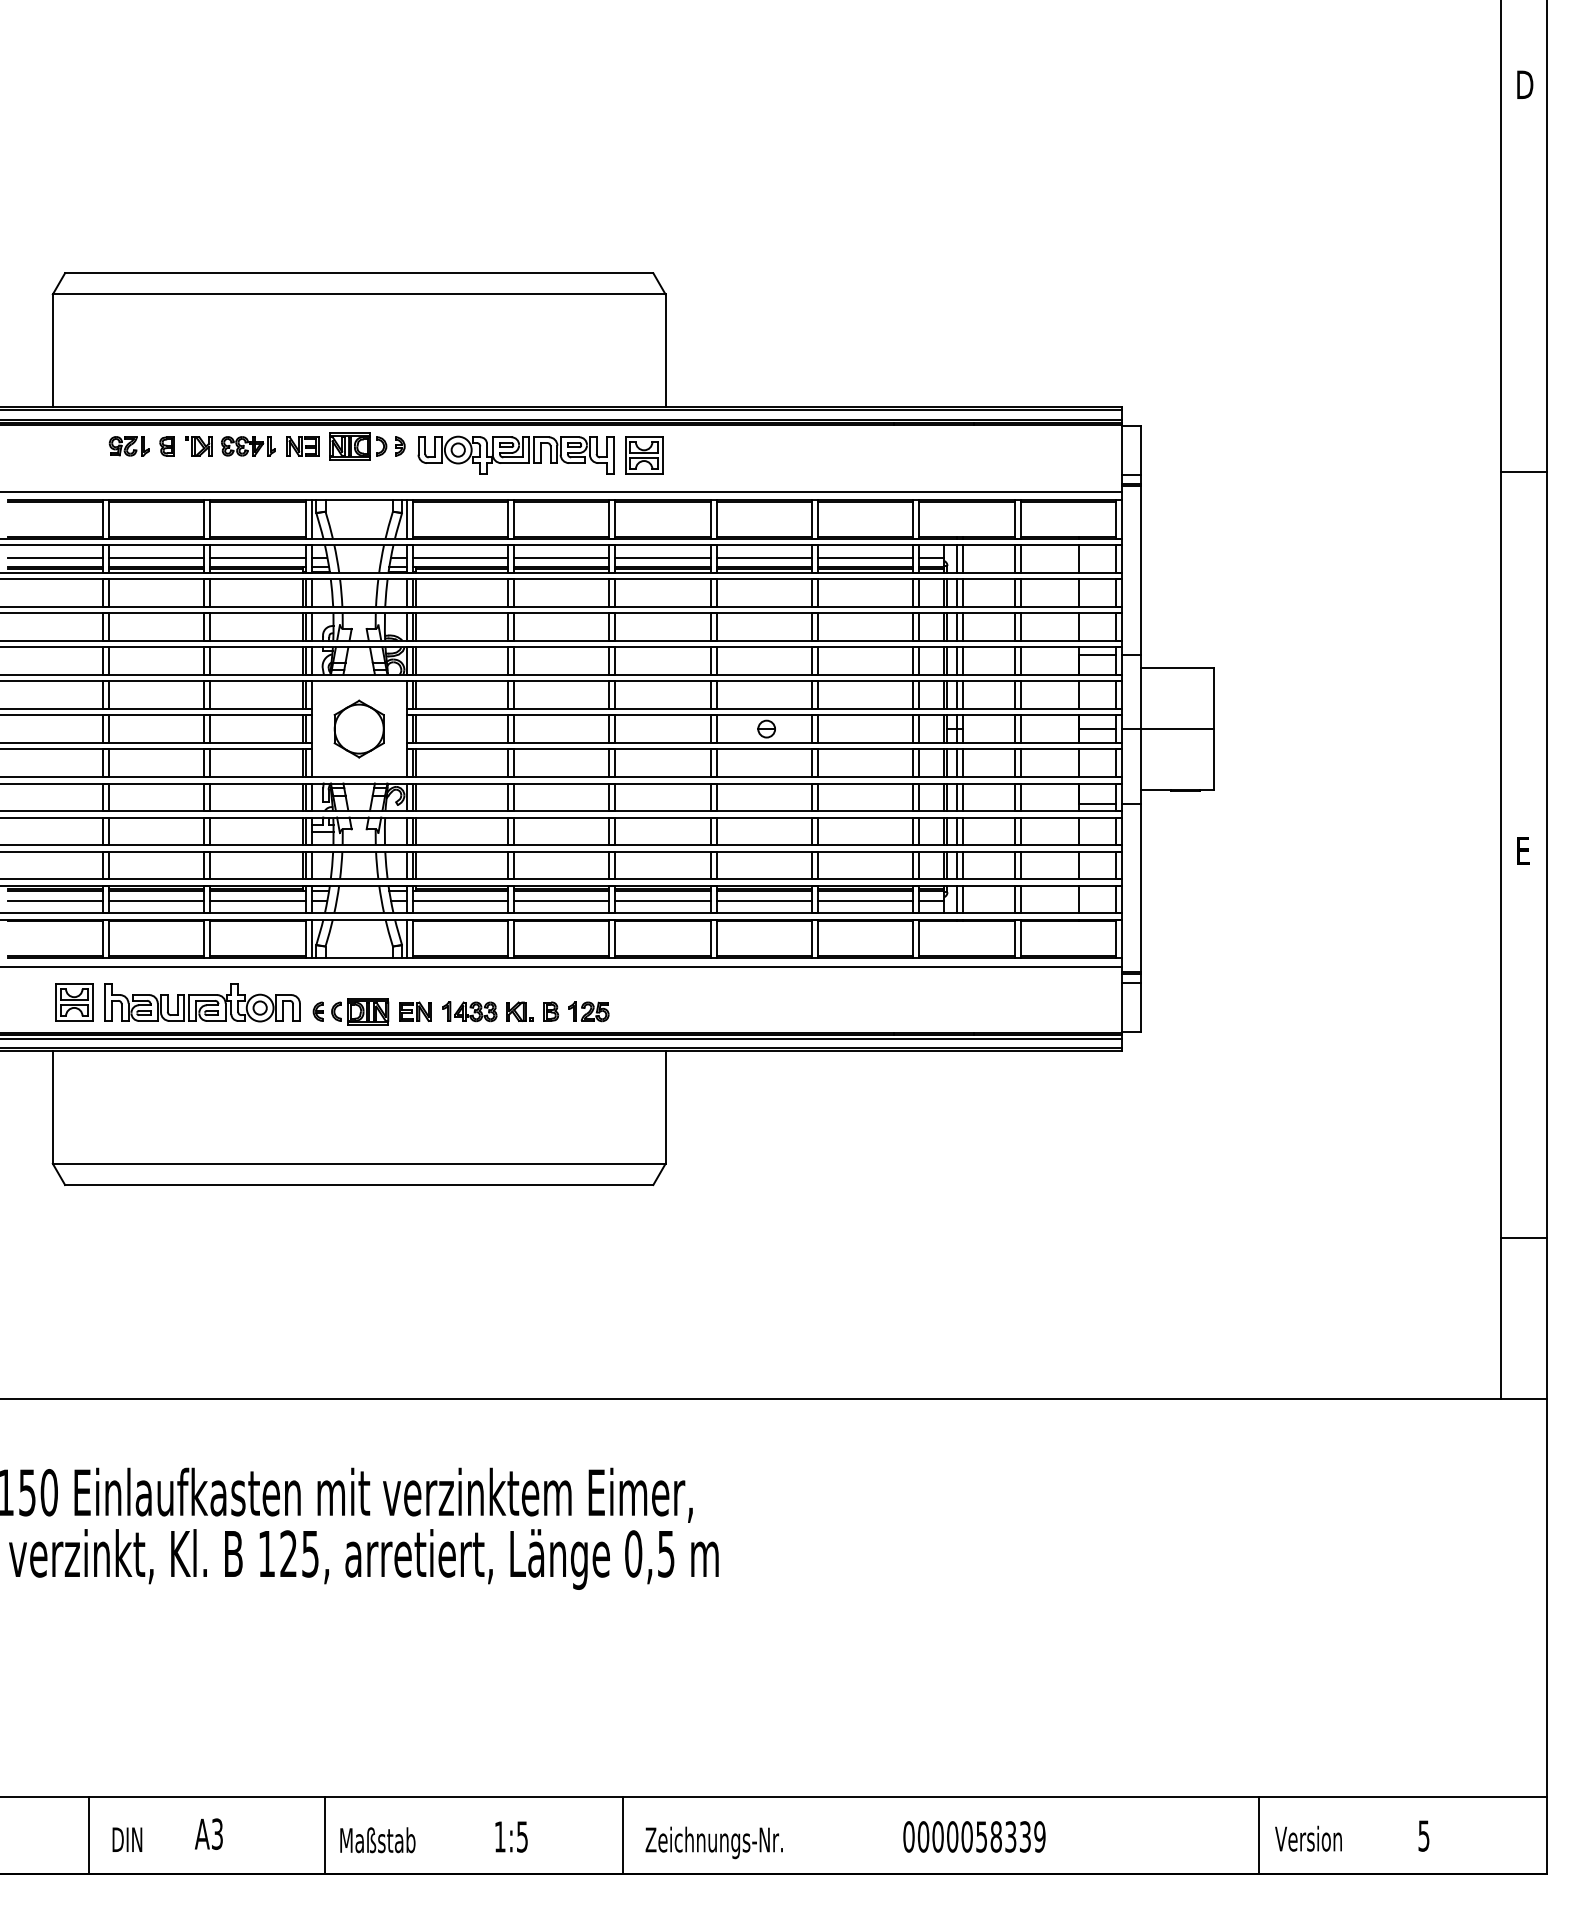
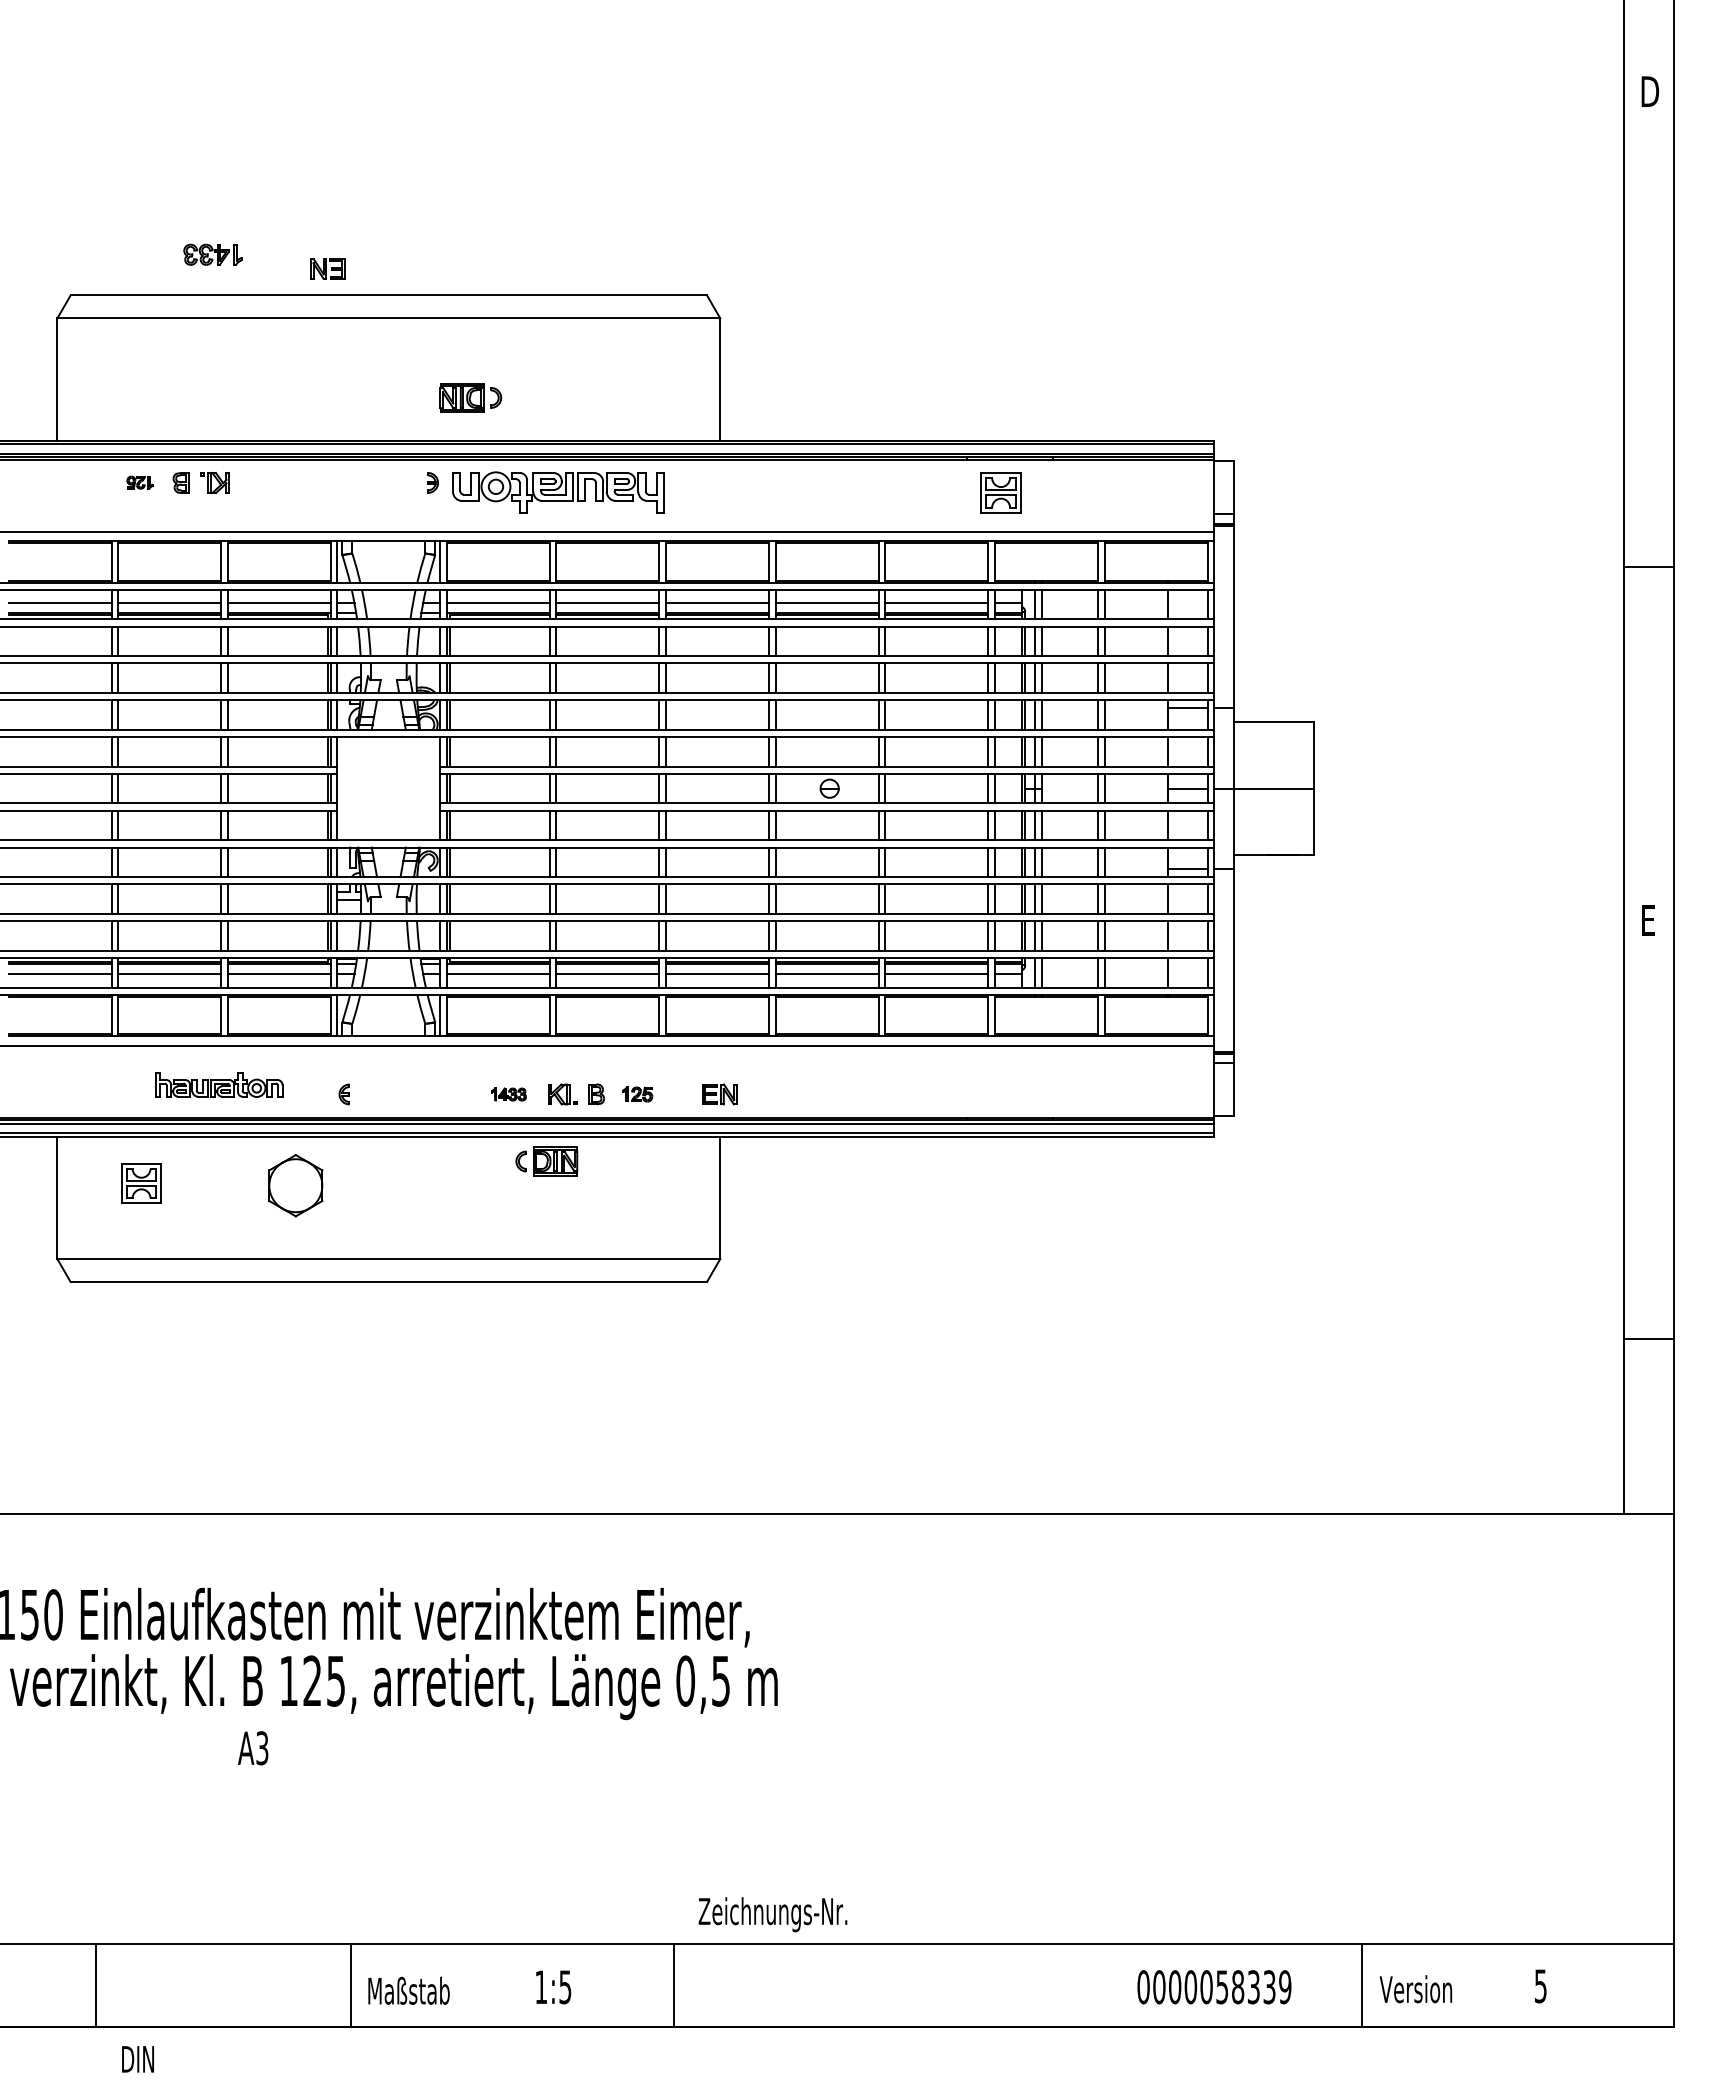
part: (128, 446) -> (139, 482), size x0.6
part: (248, 446) -> (212, 254), moved
part: (302, 446) -> (327, 268), moved
part: (357, 446) -> (470, 397), moved
part: (643, 455) -> (1000, 492), moved
line: (1523, 471) -> (1648, 566), moved
part: (358, 728) -> (295, 1185), moved
part: (74, 1002) -> (141, 1183), moved
part: (202, 1002) -> (219, 1084), size x0.6
part: (359, 1011) -> (546, 1161), moved
part: (415, 1011) -> (719, 1094), moved
part: (469, 1011) -> (508, 1094), size x0.6
part: (589, 1011) -> (637, 1094), size x0.7
text: (209, 1834) -> (253, 1748), moved
text: (974, 1837) -> (1214, 1987), moved
text: (126, 1839) -> (137, 2059), moved
text: (713, 1842) -> (772, 1914), moved

